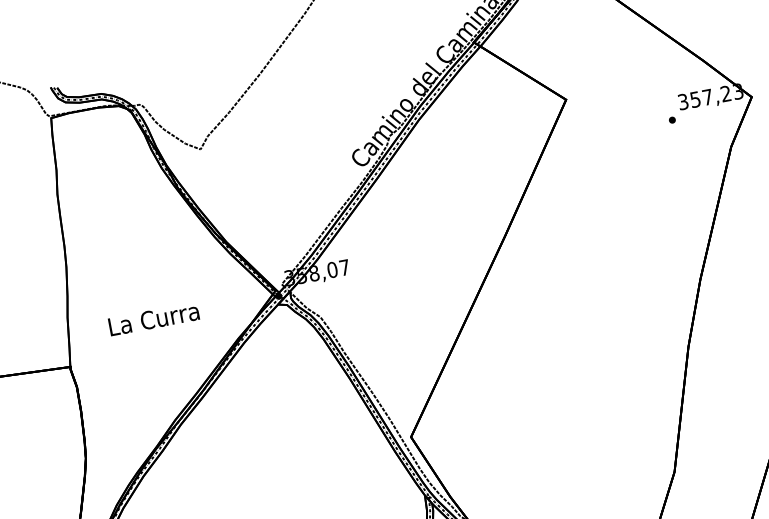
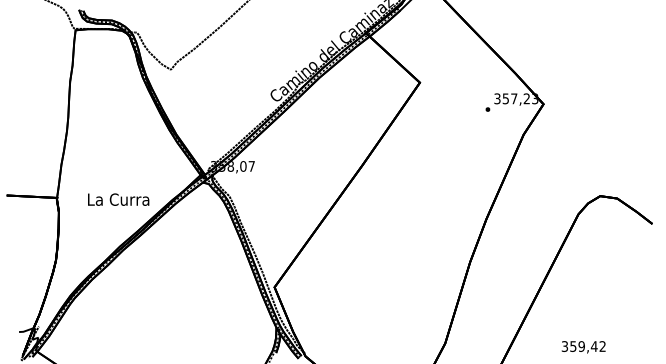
text: (153, 318) -> (118, 199), moved

